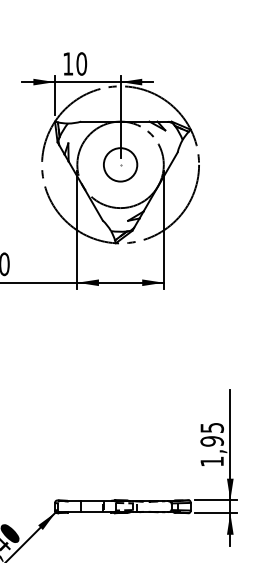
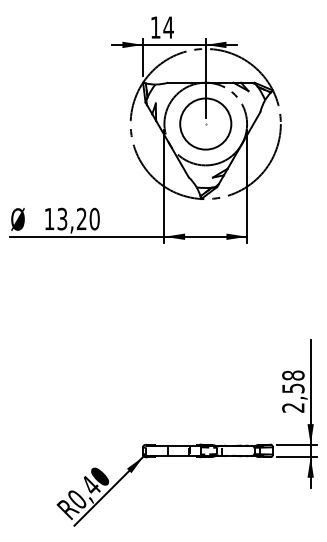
text: (81, 63) -> (168, 27), 10 -> 14
circle: (120, 165) -> (205, 124), size x1.6
text: (212, 444) -> (293, 391), 1,95 -> 2,58

